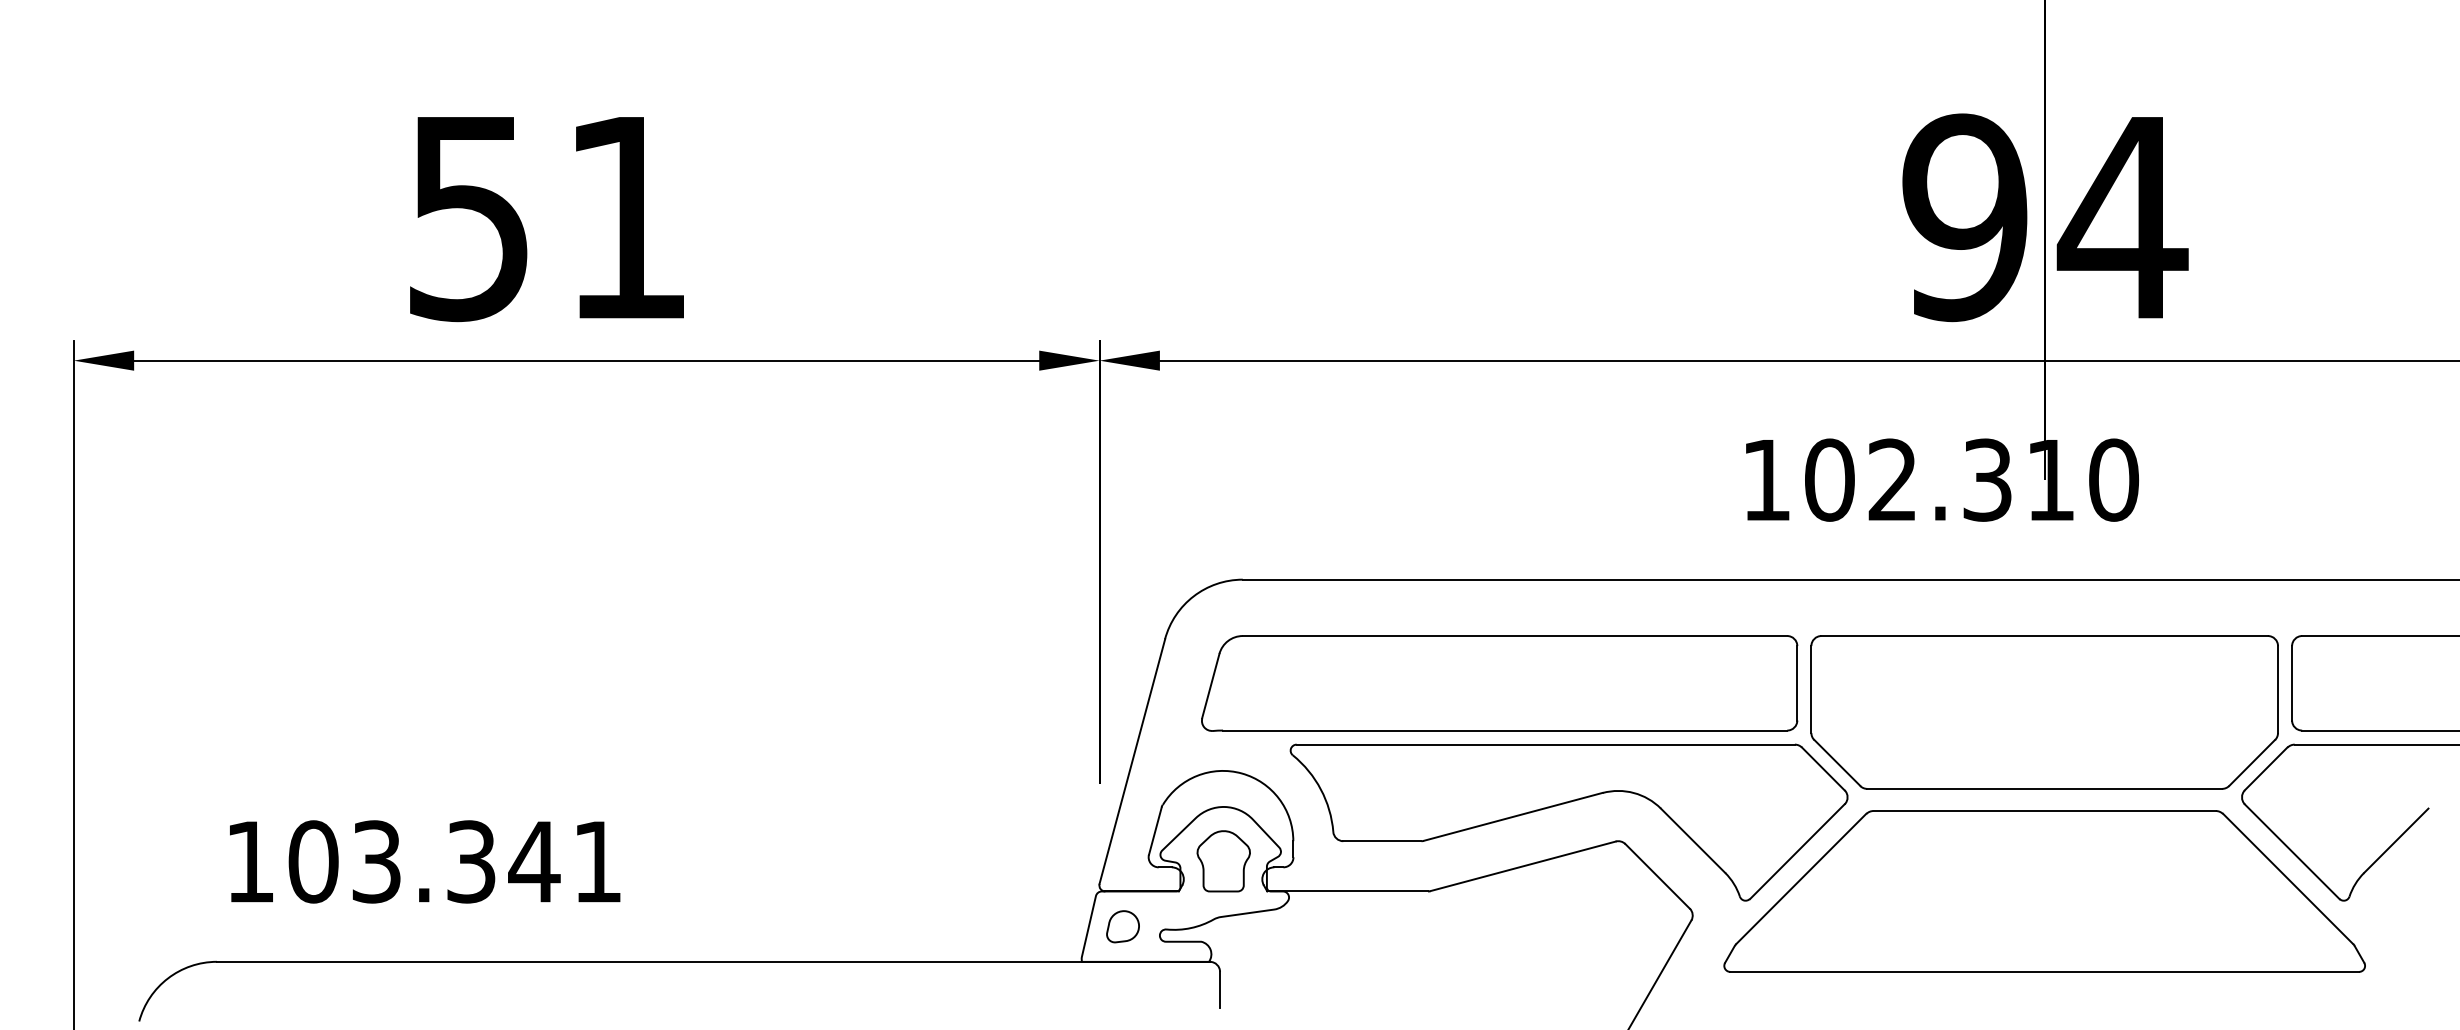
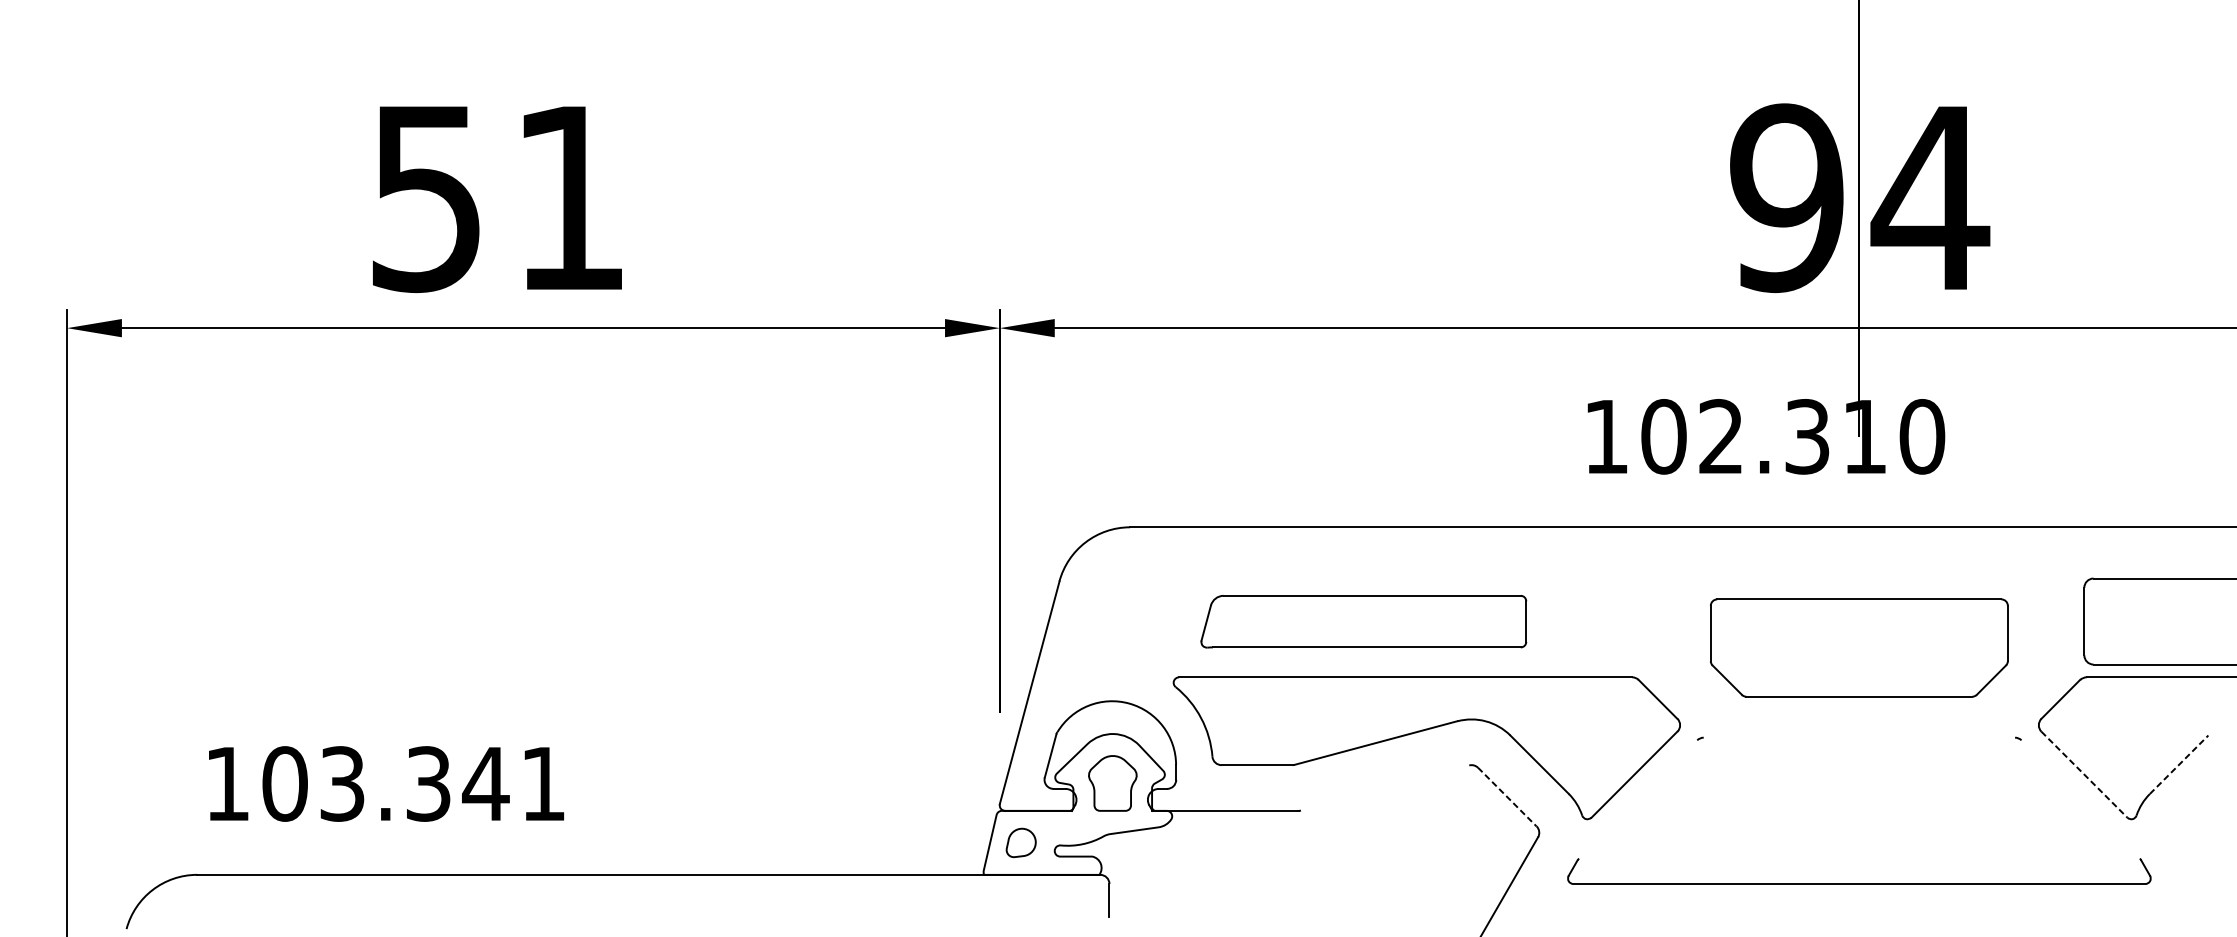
part: (1499, 683) -> (1363, 621), size x0.6
part: (2044, 712) -> (1859, 648), size x0.7
line: (2044, 811) -> (1859, 738), removed
line: (2396, 840) -> (2179, 764), solid -> dashed
line: (2292, 851) -> (2084, 774), solid -> dashed
line: (1522, 866) -> (1384, 788), removed
line: (1657, 876) -> (1507, 797), solid -> dashed
line: (1801, 878) -> (1638, 799), removed
line: (2288, 878) -> (2081, 799), removed

